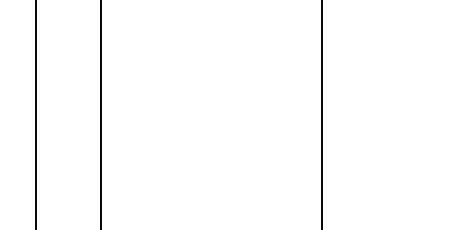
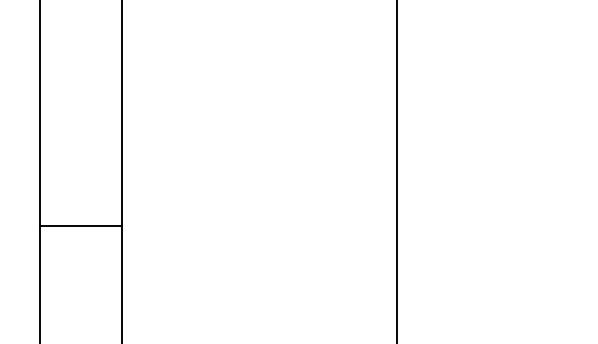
line: (67, 200) -> (80, 226), added

